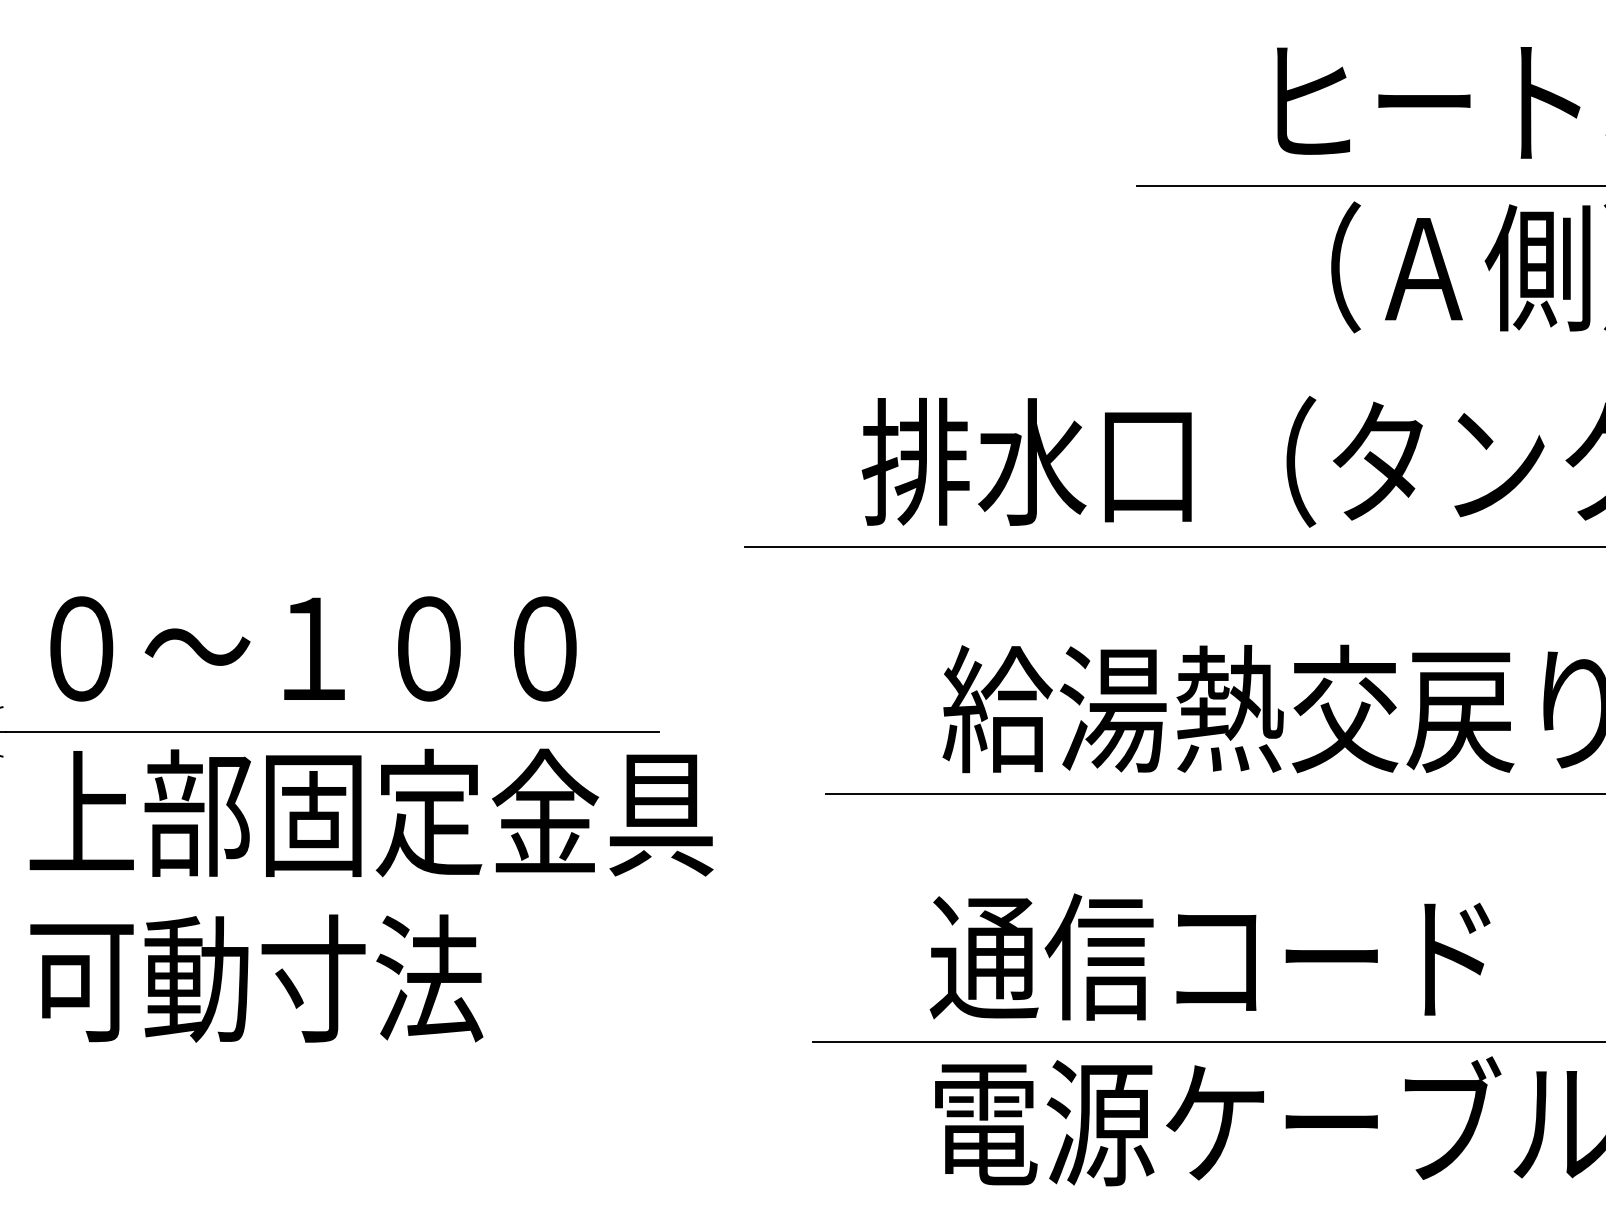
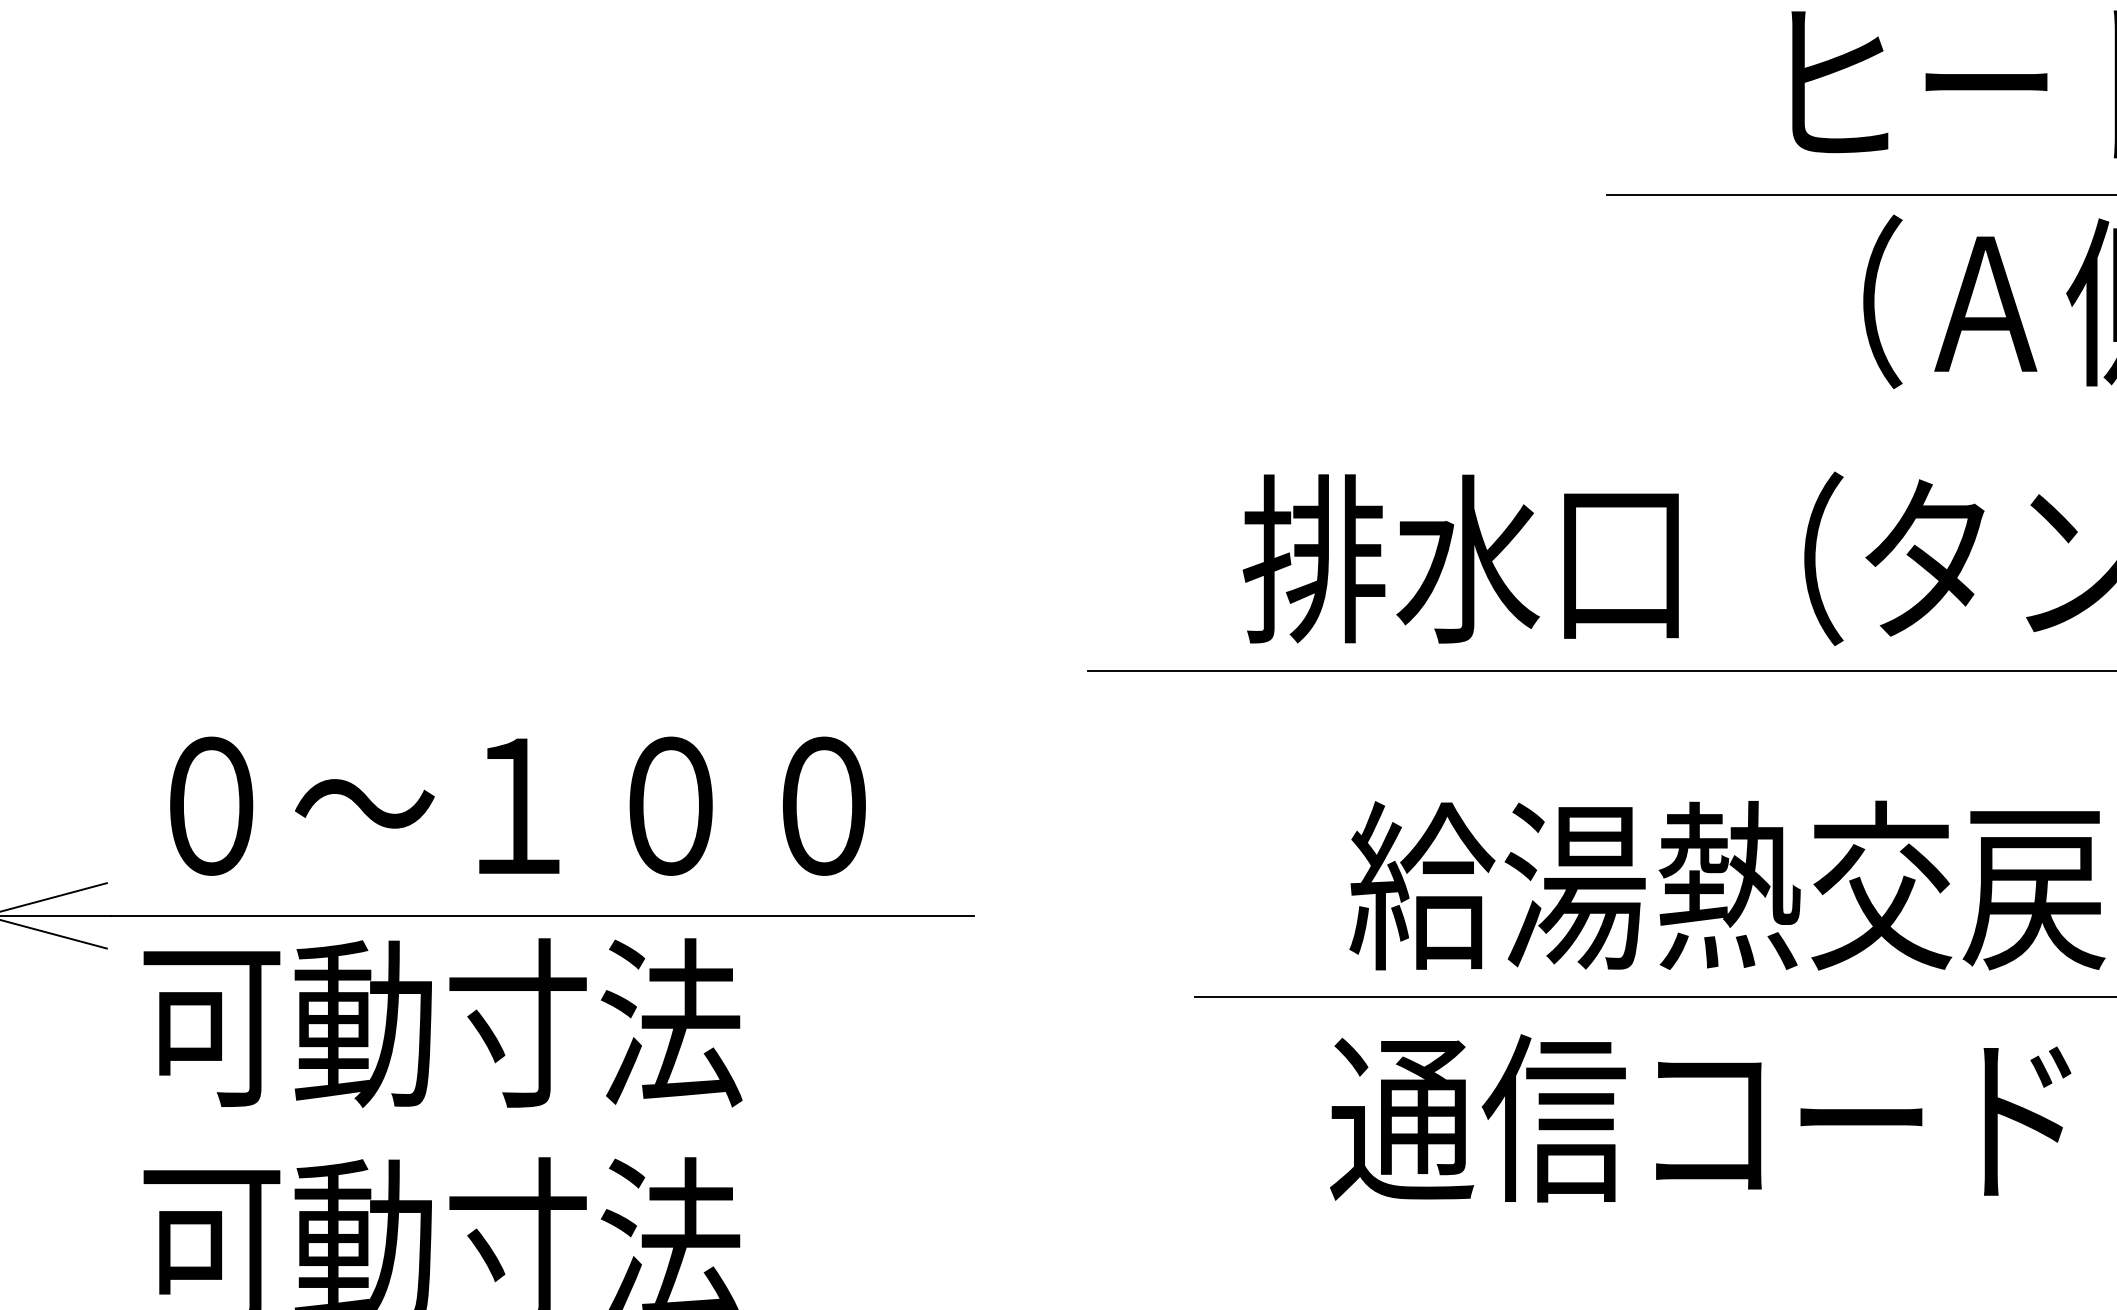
text: (371, 812) -> (594, 1022), 上部固定金具 -> 可動寸法
text: (1209, 956) -> (1699, 1117), moved

